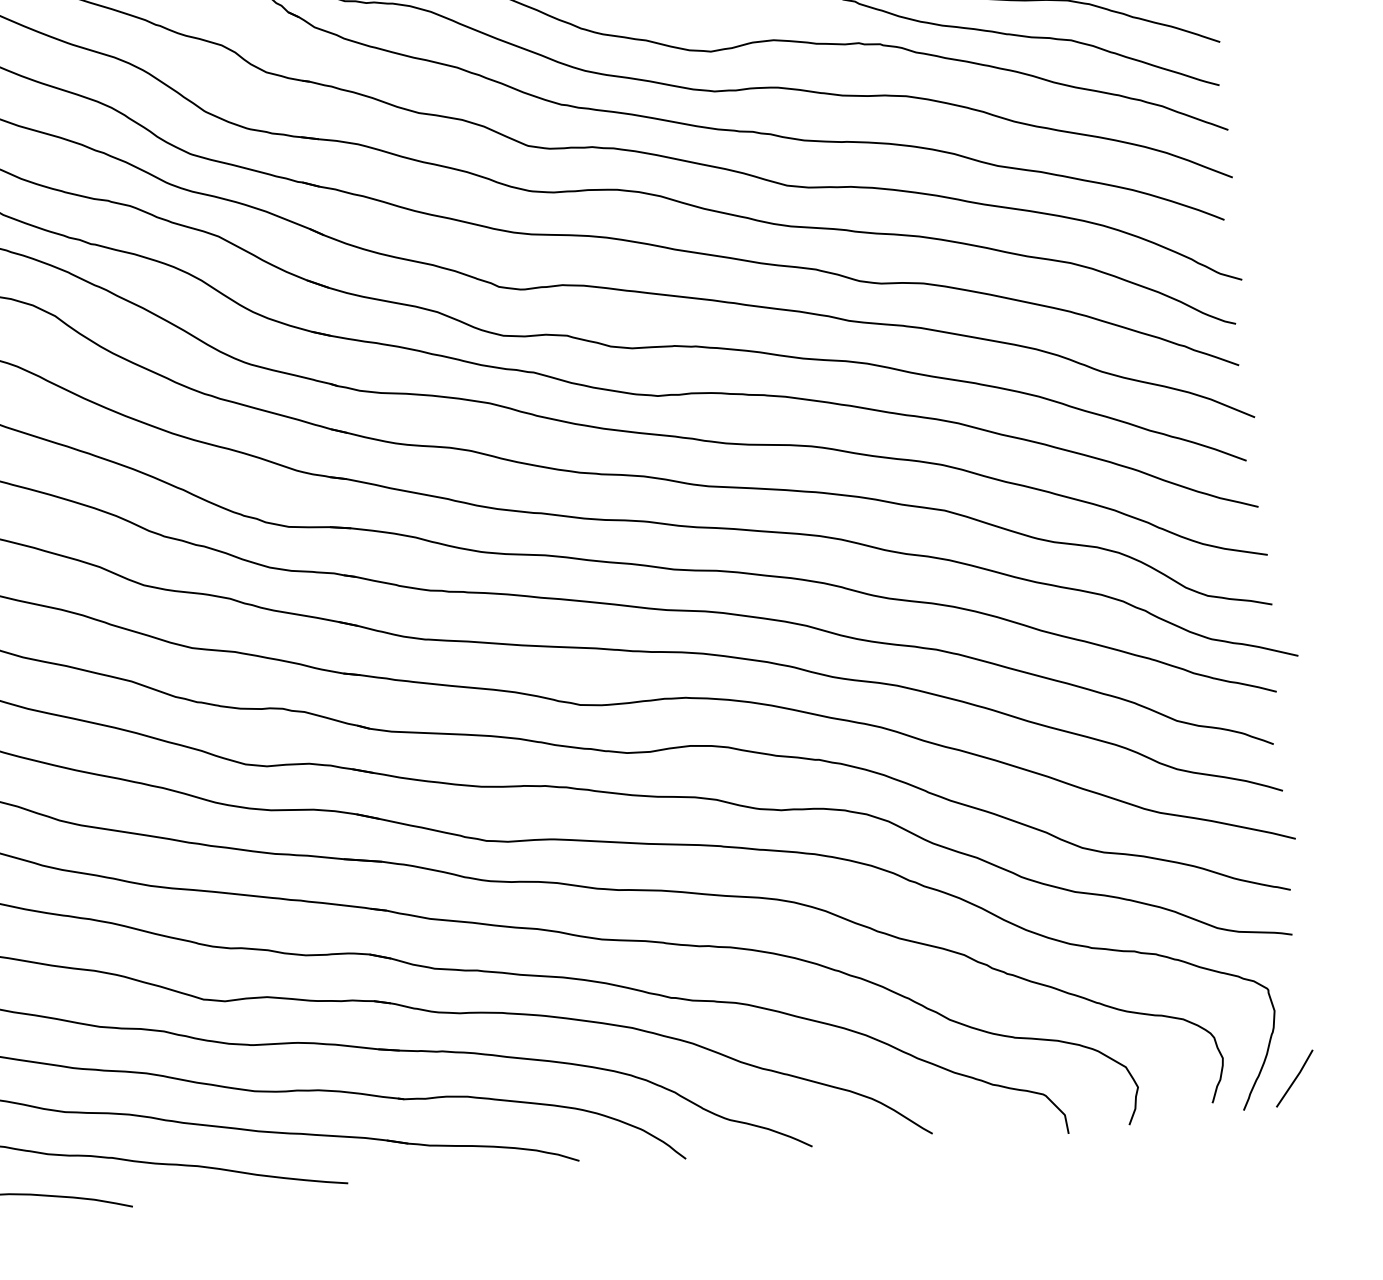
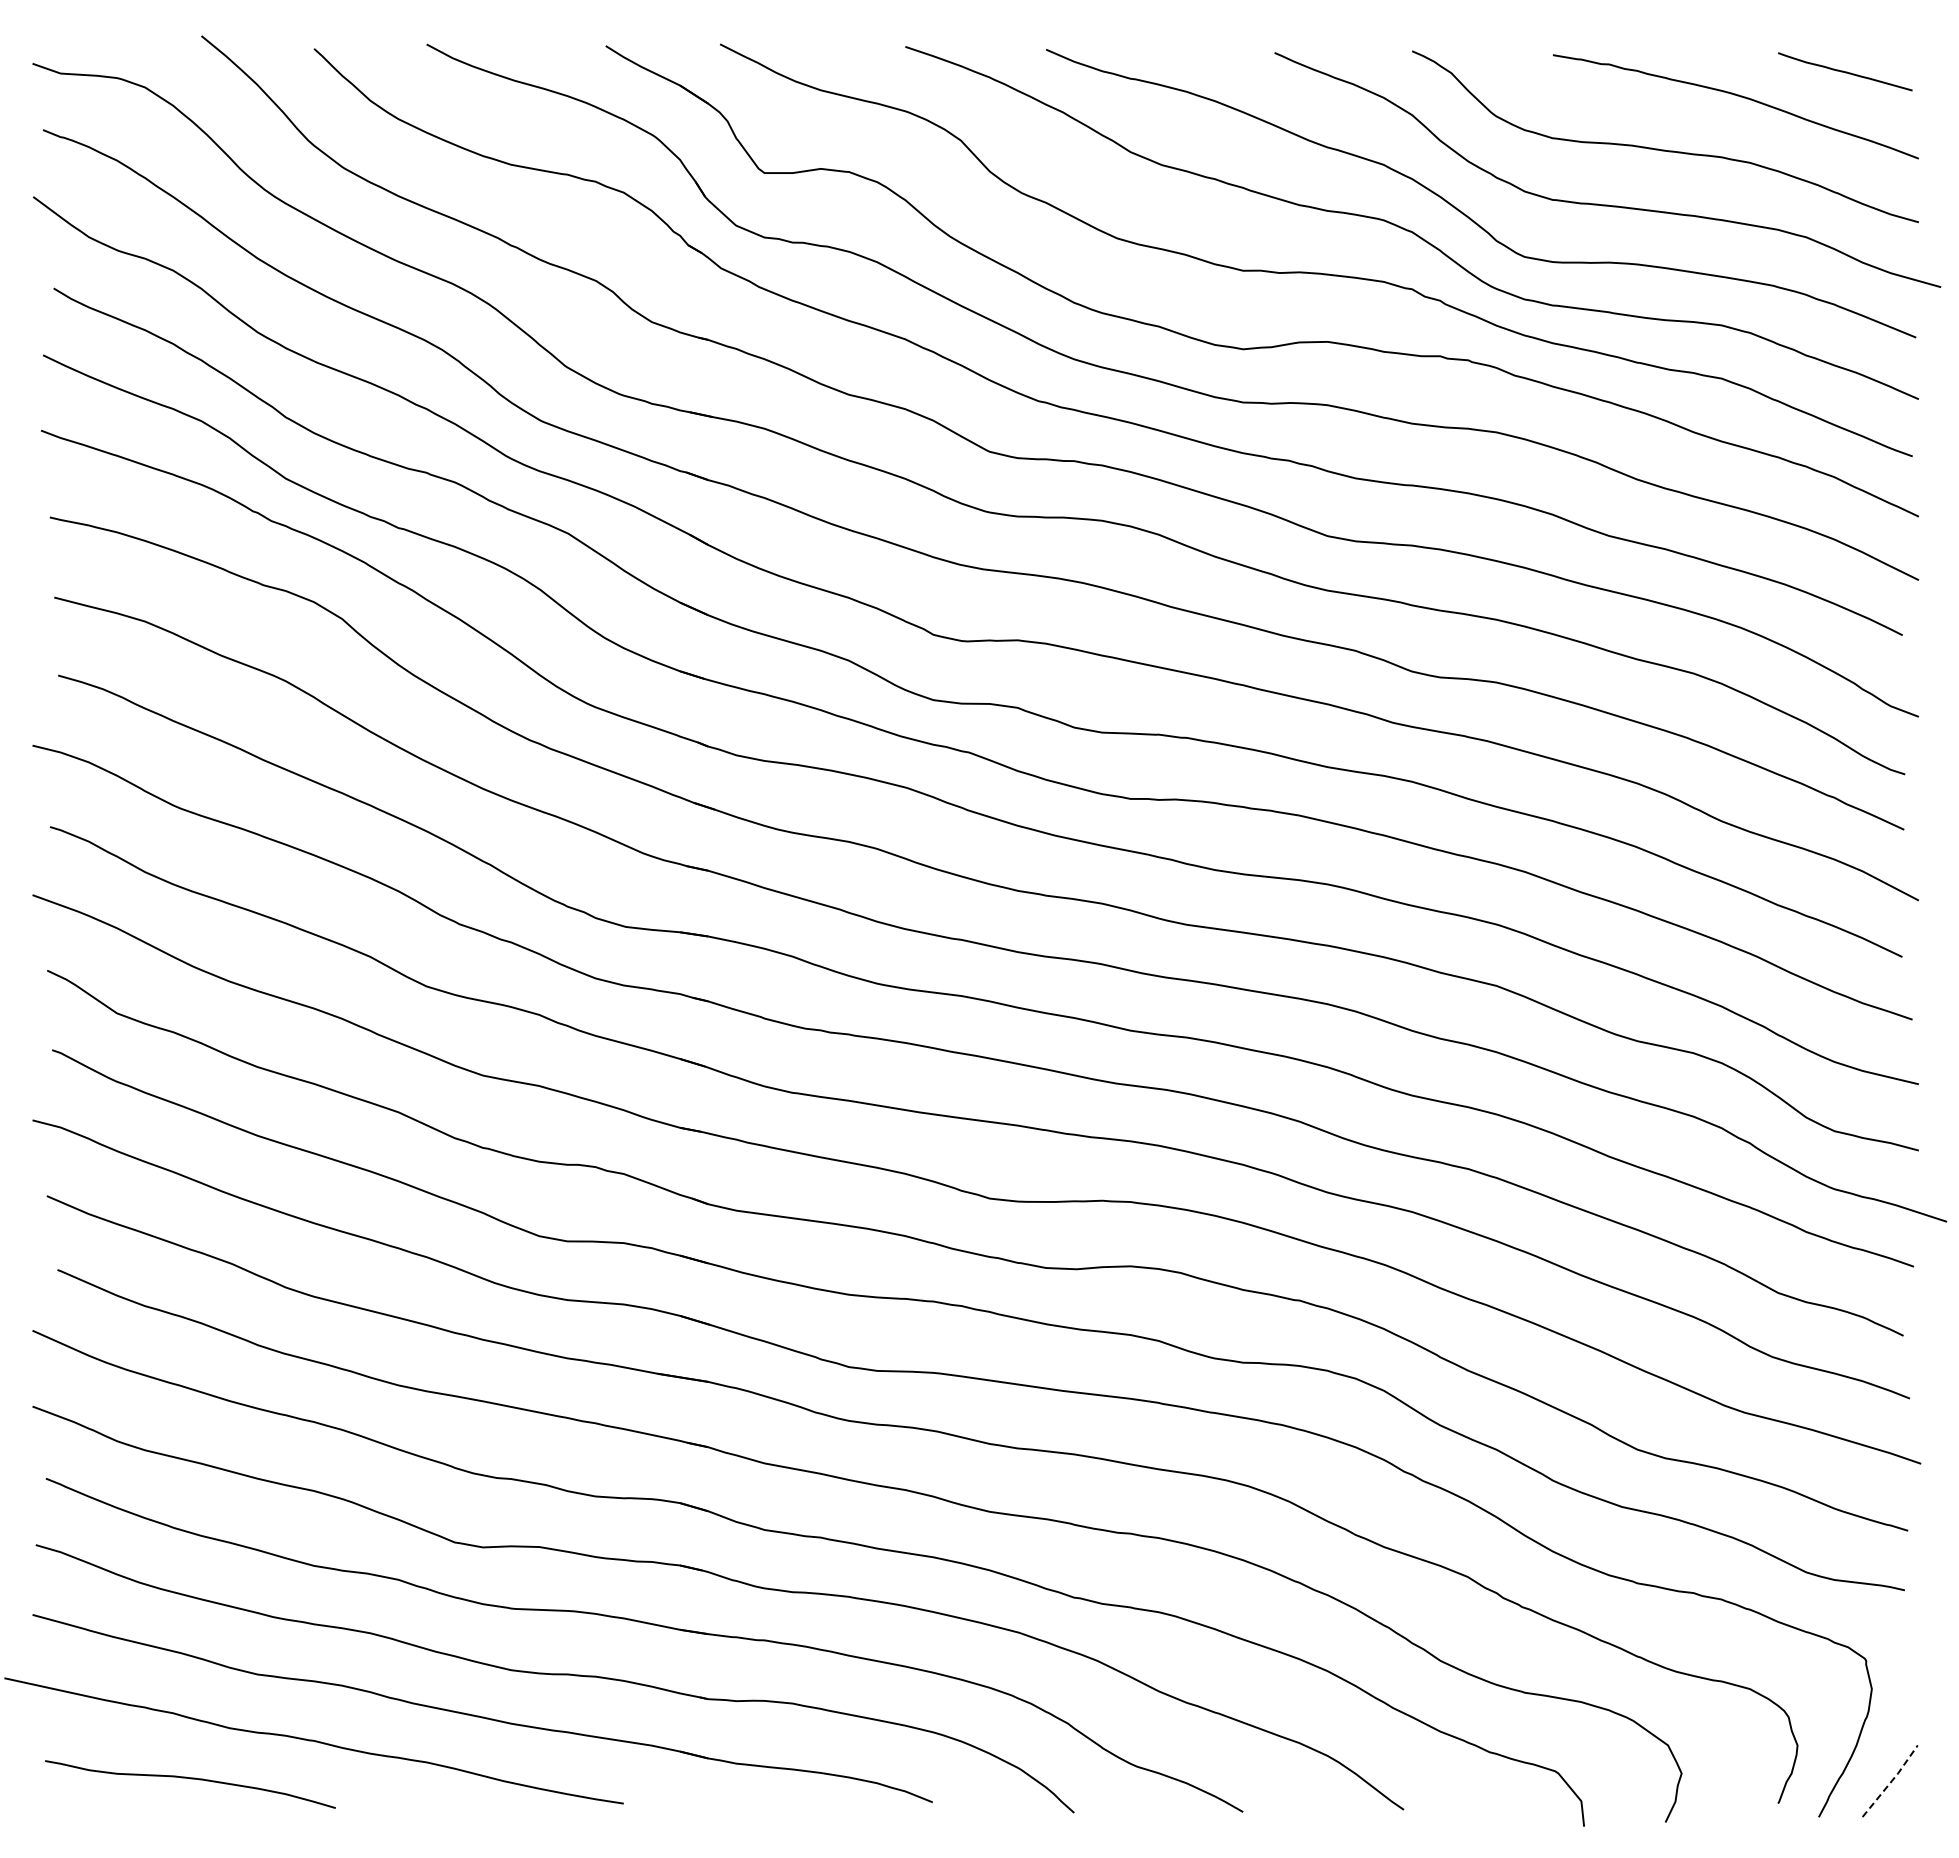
line: (1295, 1078) -> (1891, 1781), solid -> dashed

